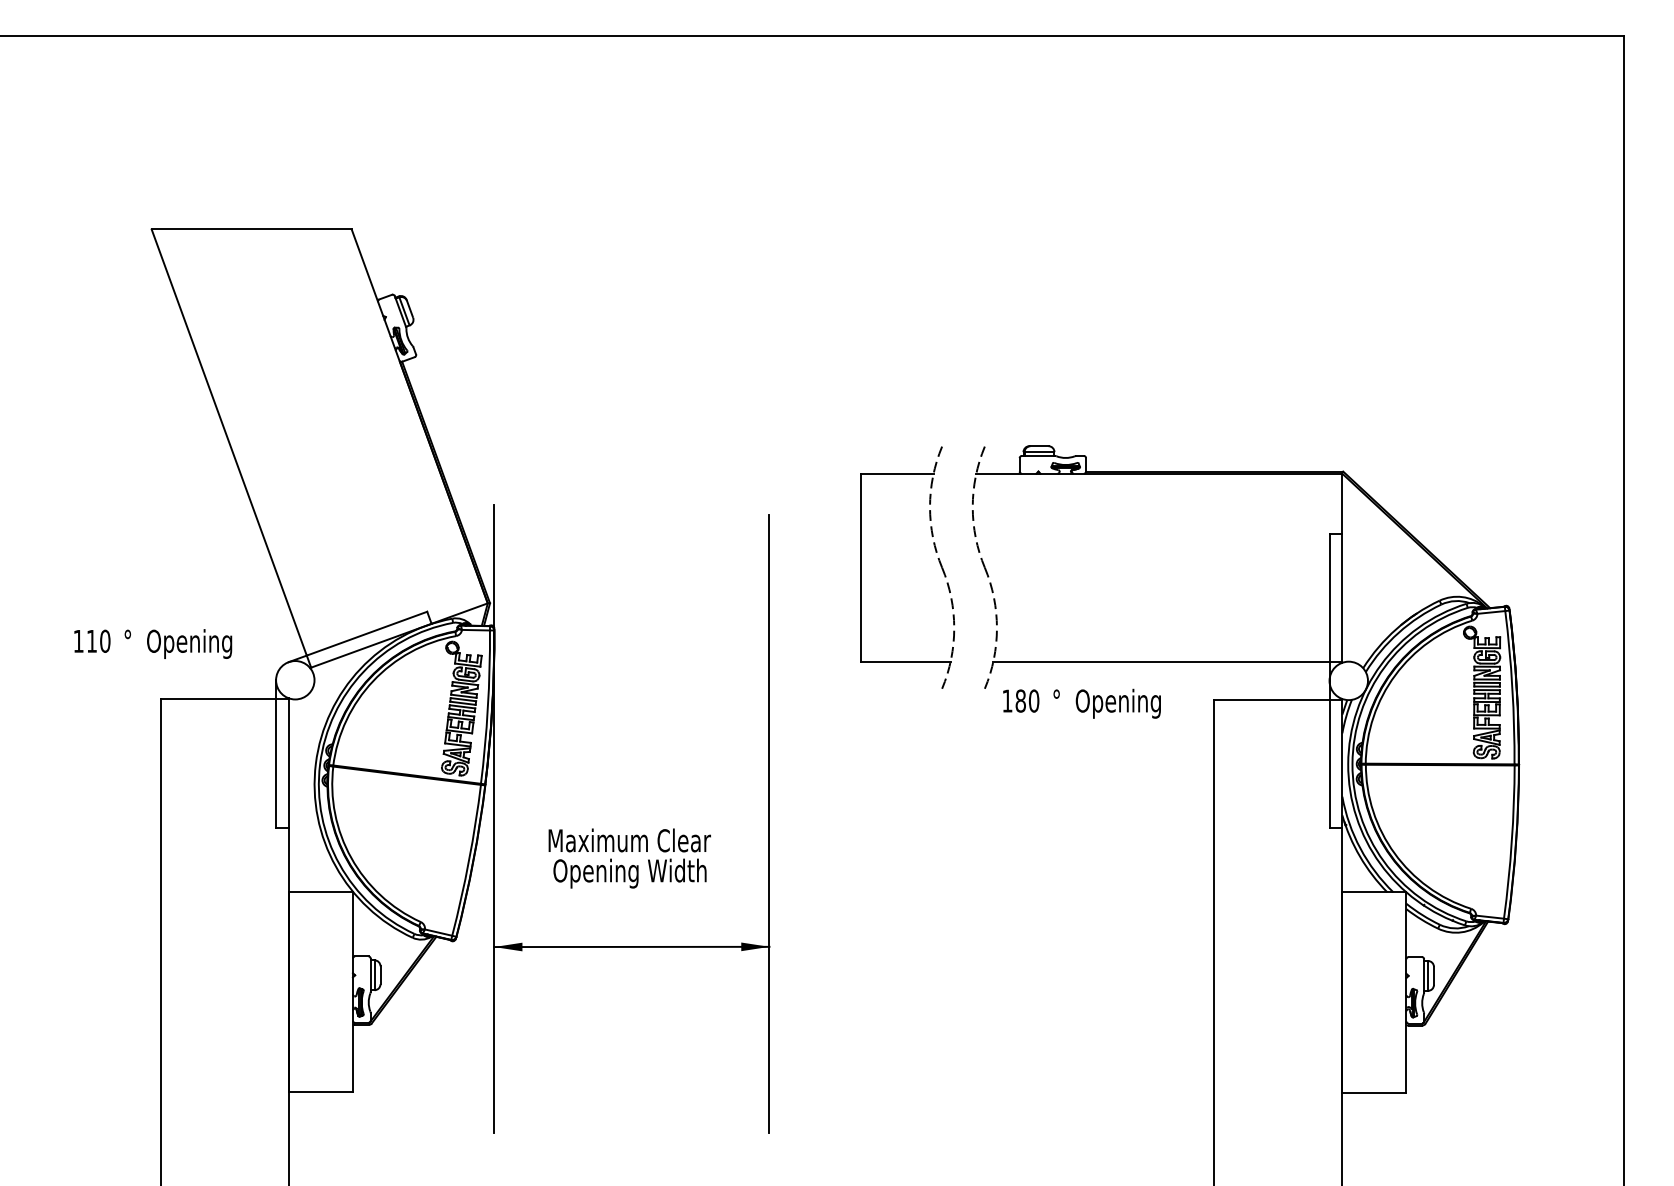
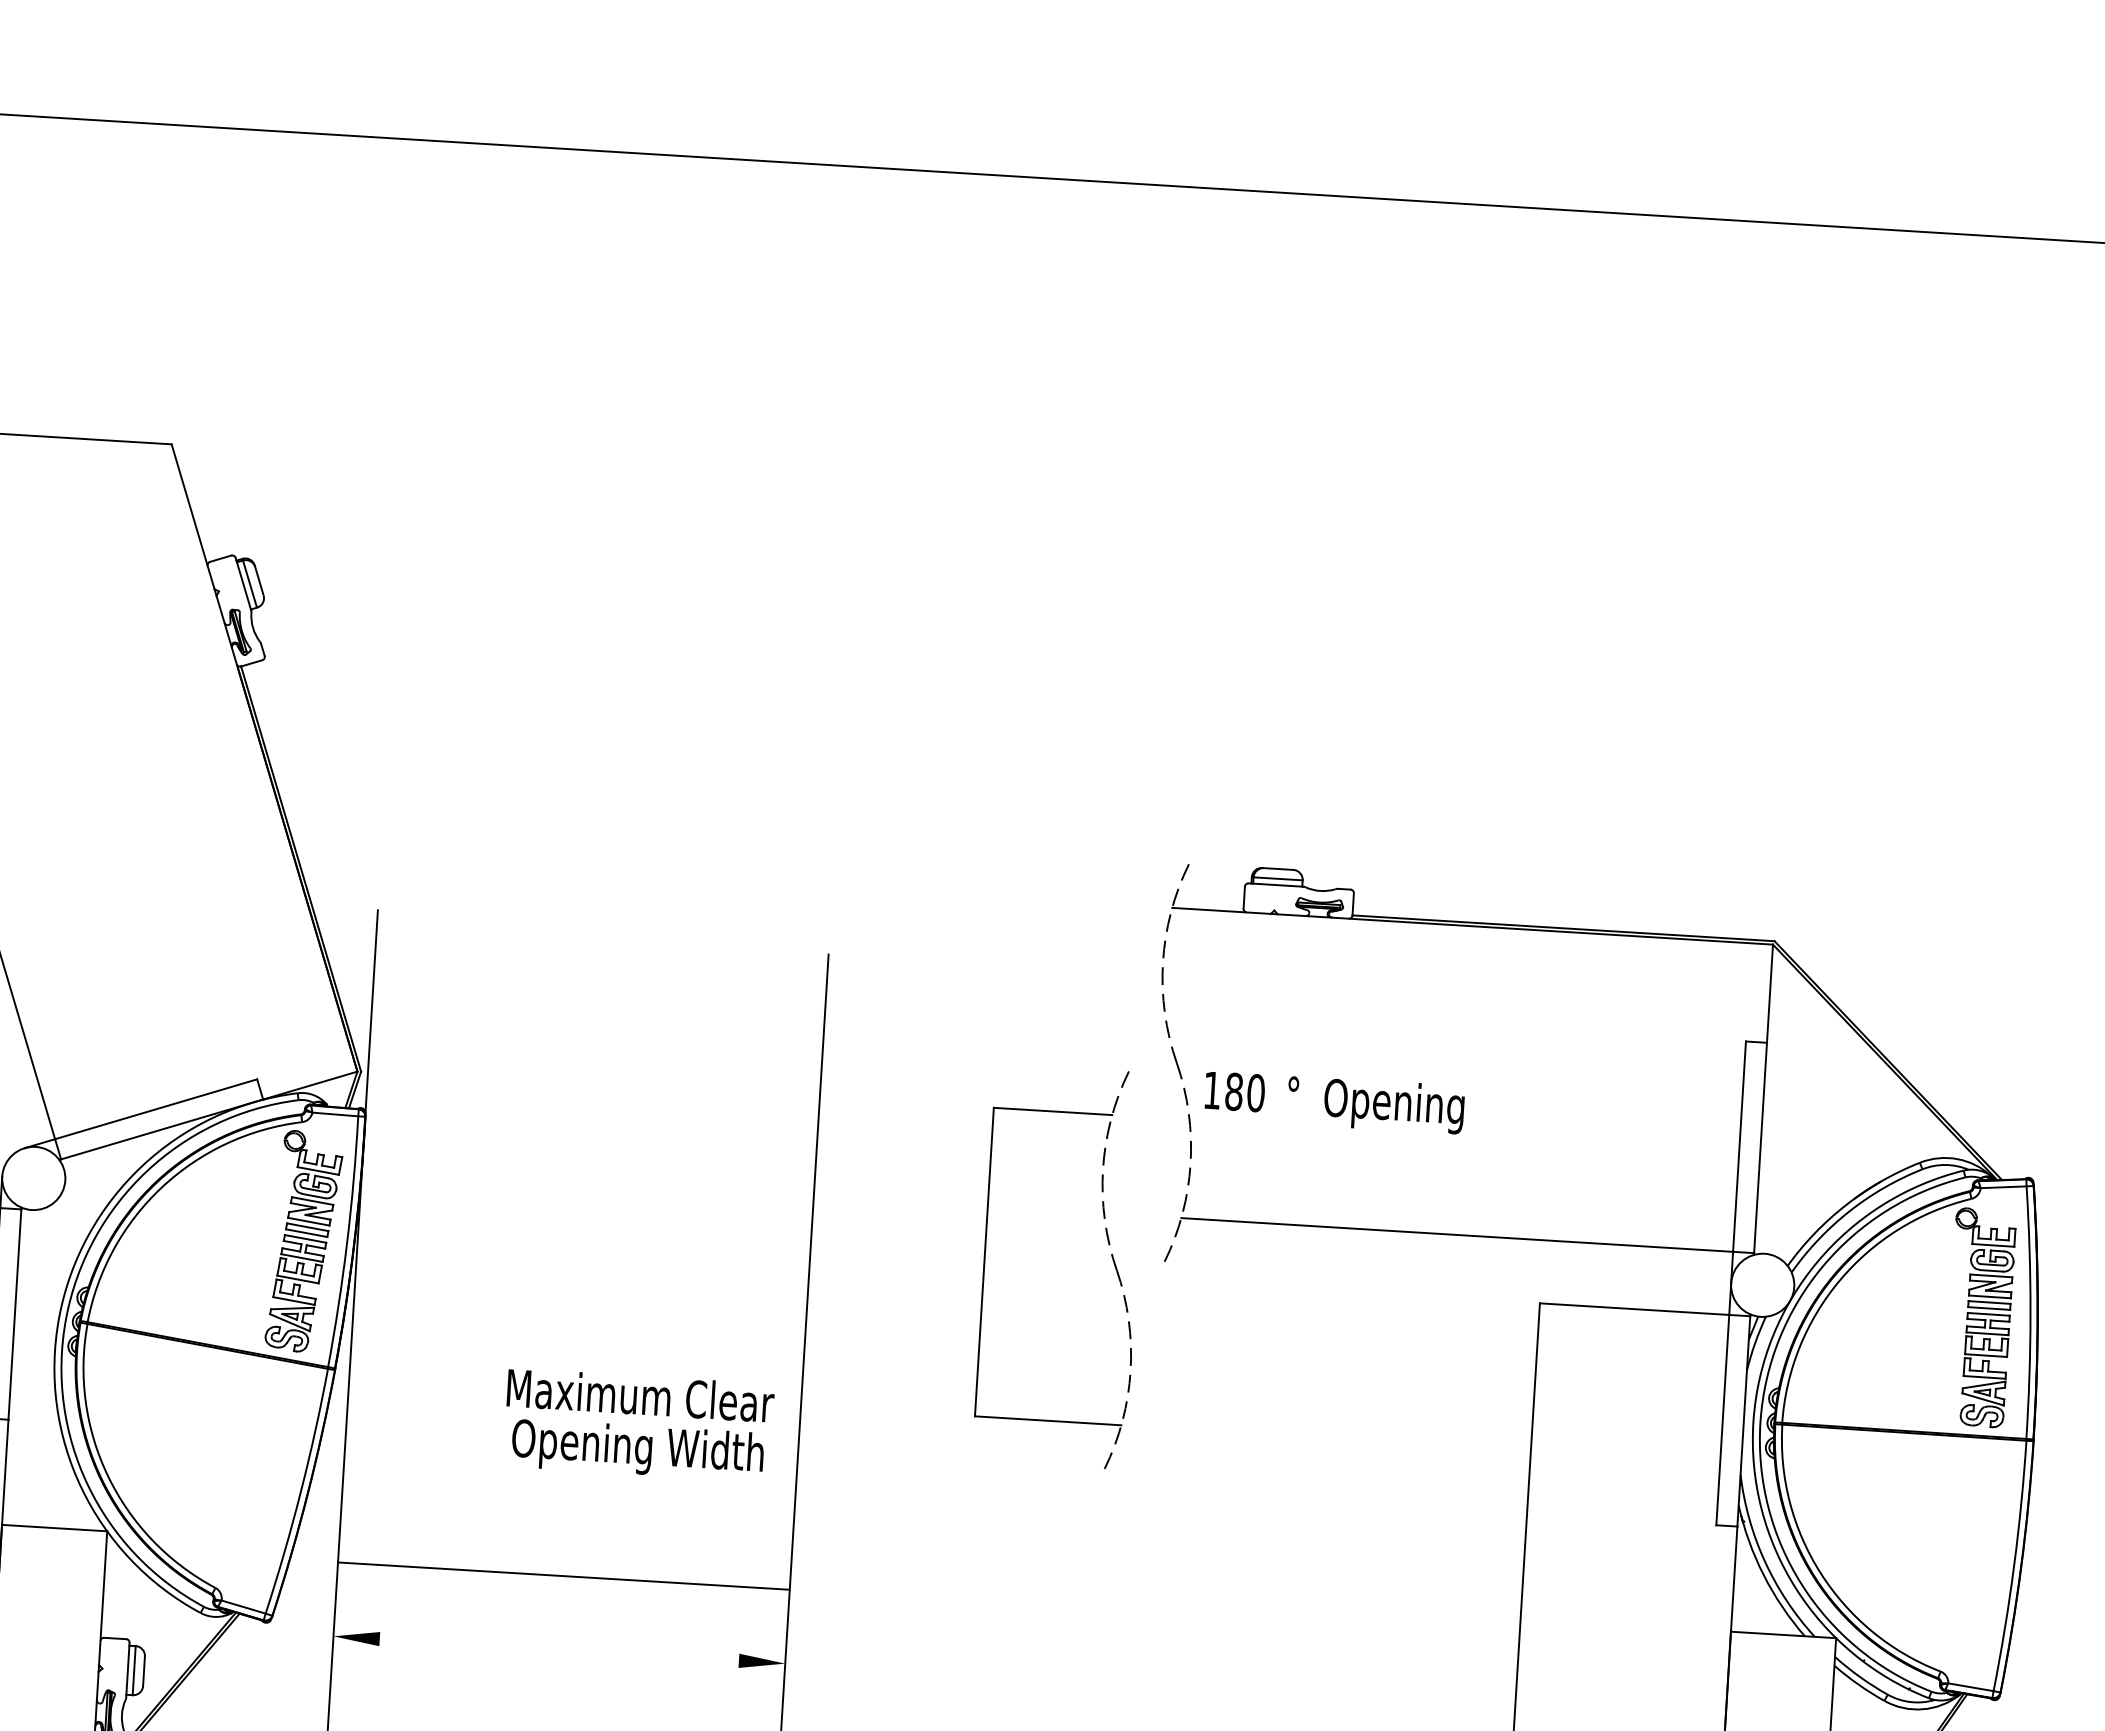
part: (937, 558) -> (1110, 1254), moved
text: (1081, 703) -> (1333, 1101), moved
text: (629, 858) -> (638, 1425), moved
line: (631, 946) -> (563, 1575), moved

